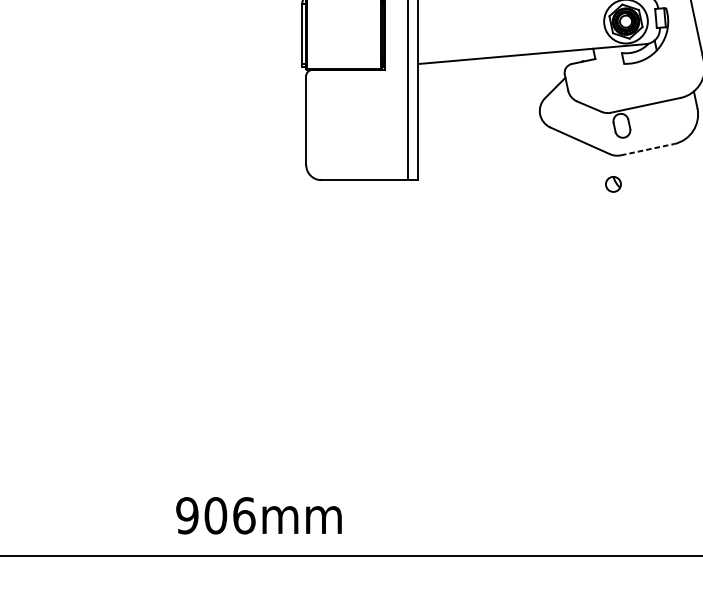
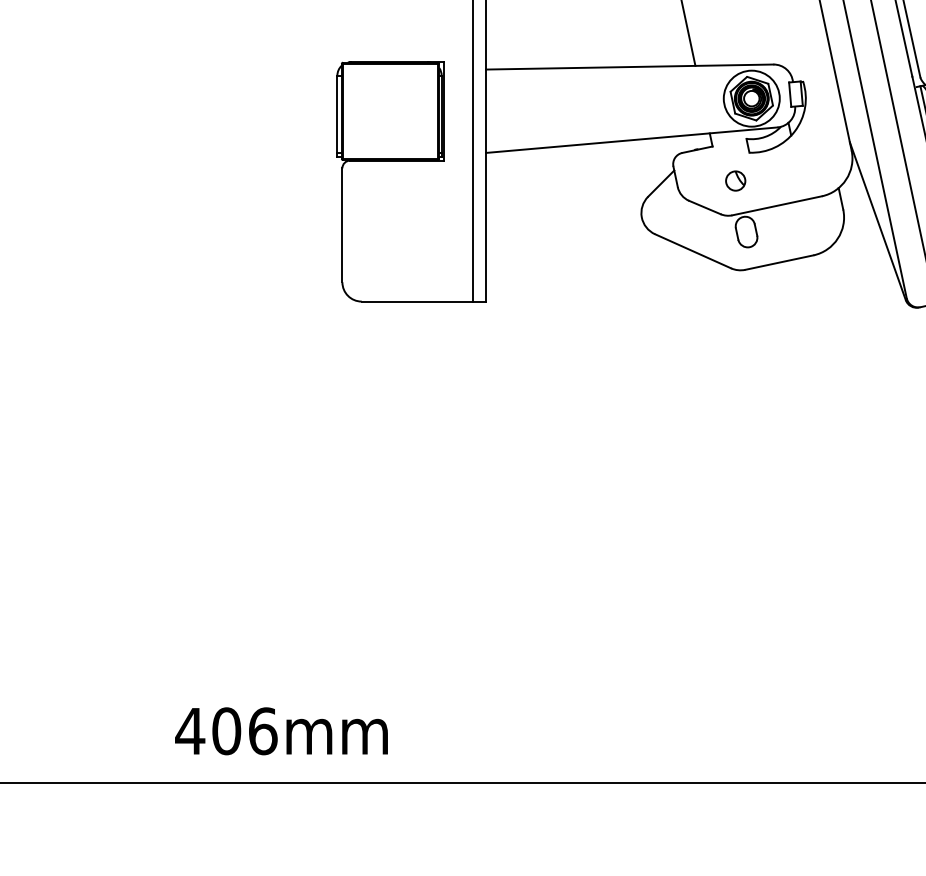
line: (647, 149) -> (779, 262), dashed -> solid
part: (613, 183) -> (735, 180), moved
text: (187, 515) -> (190, 731), 906mm -> 406mm

